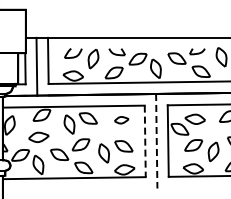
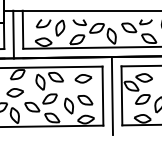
part: (121, 119) -> (83, 78), size x1.43
line: (145, 141) -> (103, 96), dashed -> solid
line: (156, 141) -> (112, 96), dashed -> solid

